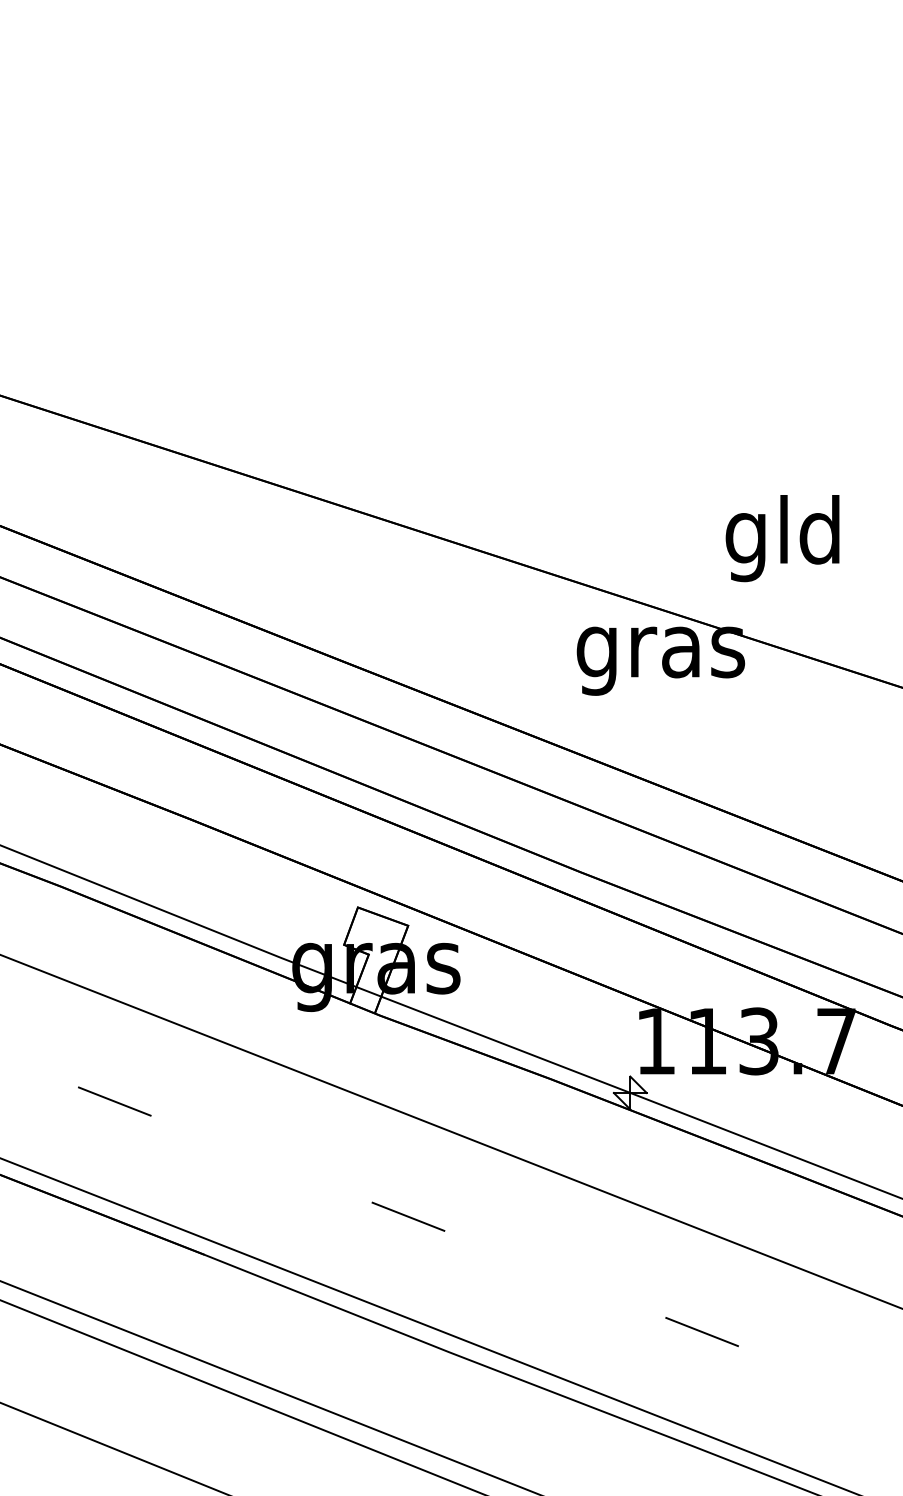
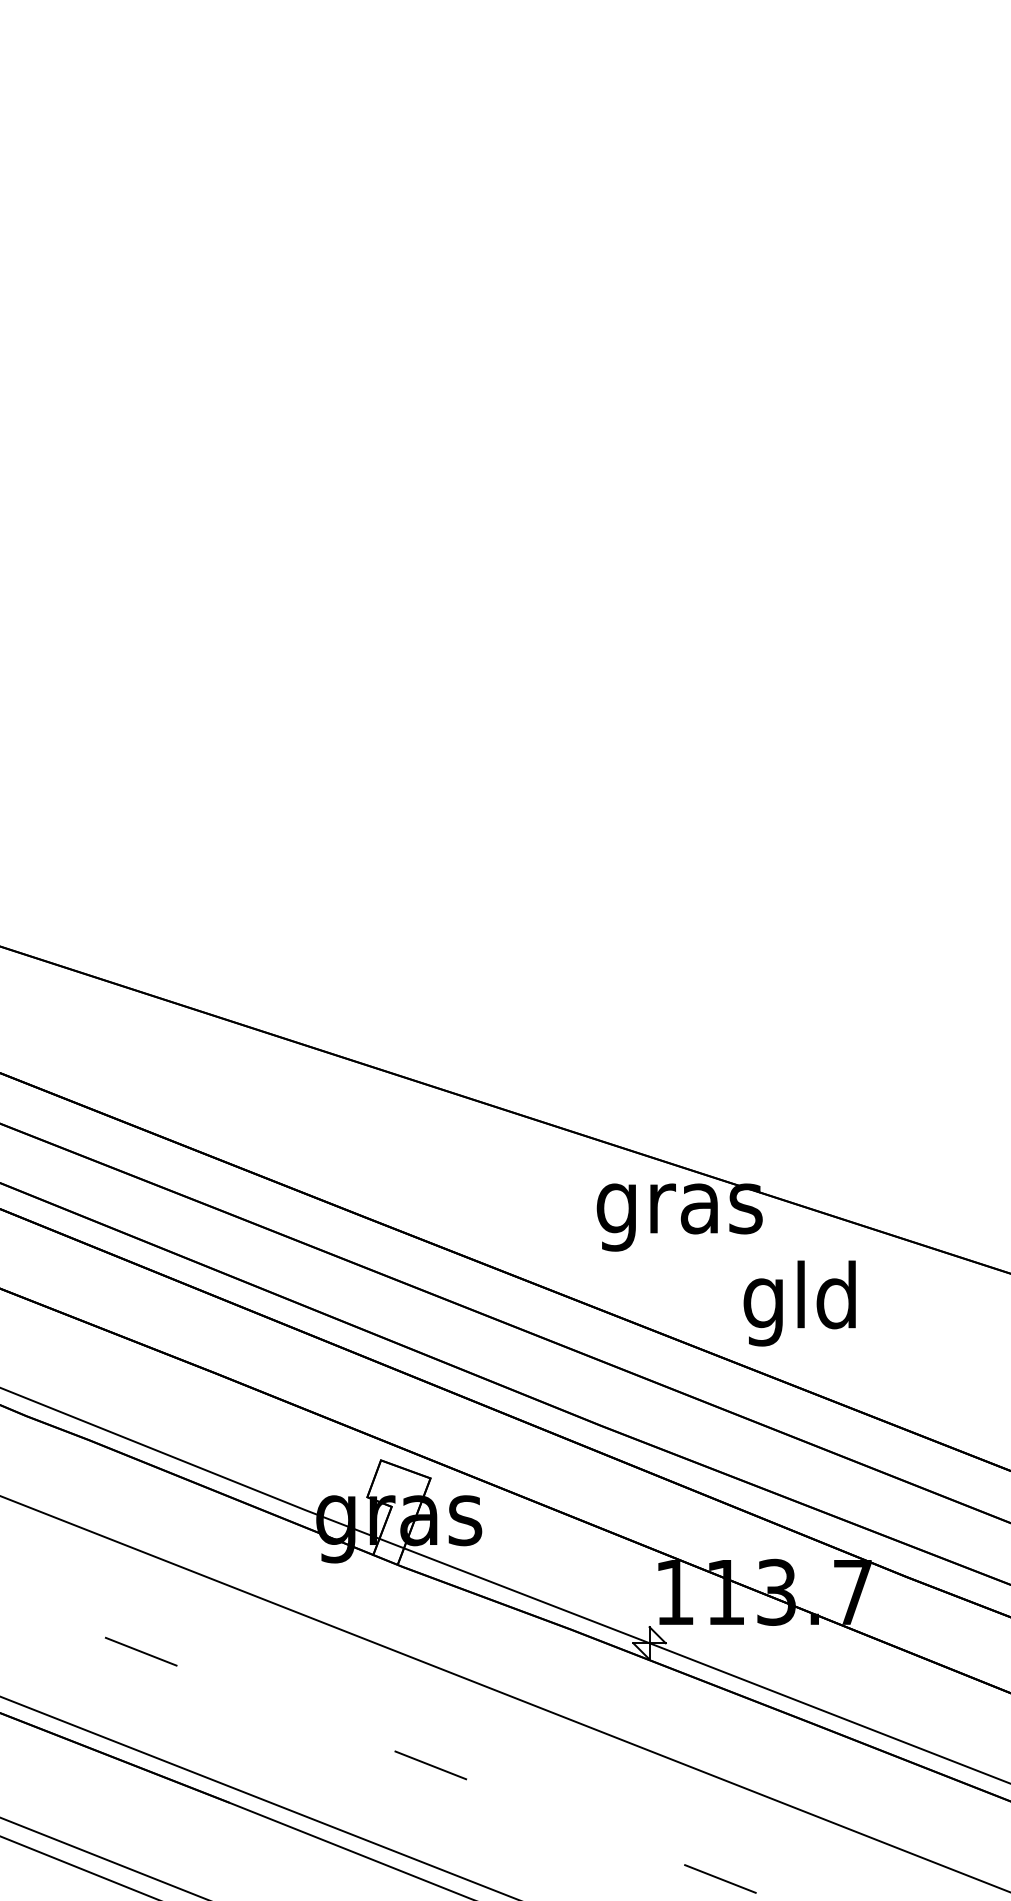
text: (782, 538) -> (799, 1303), moved

